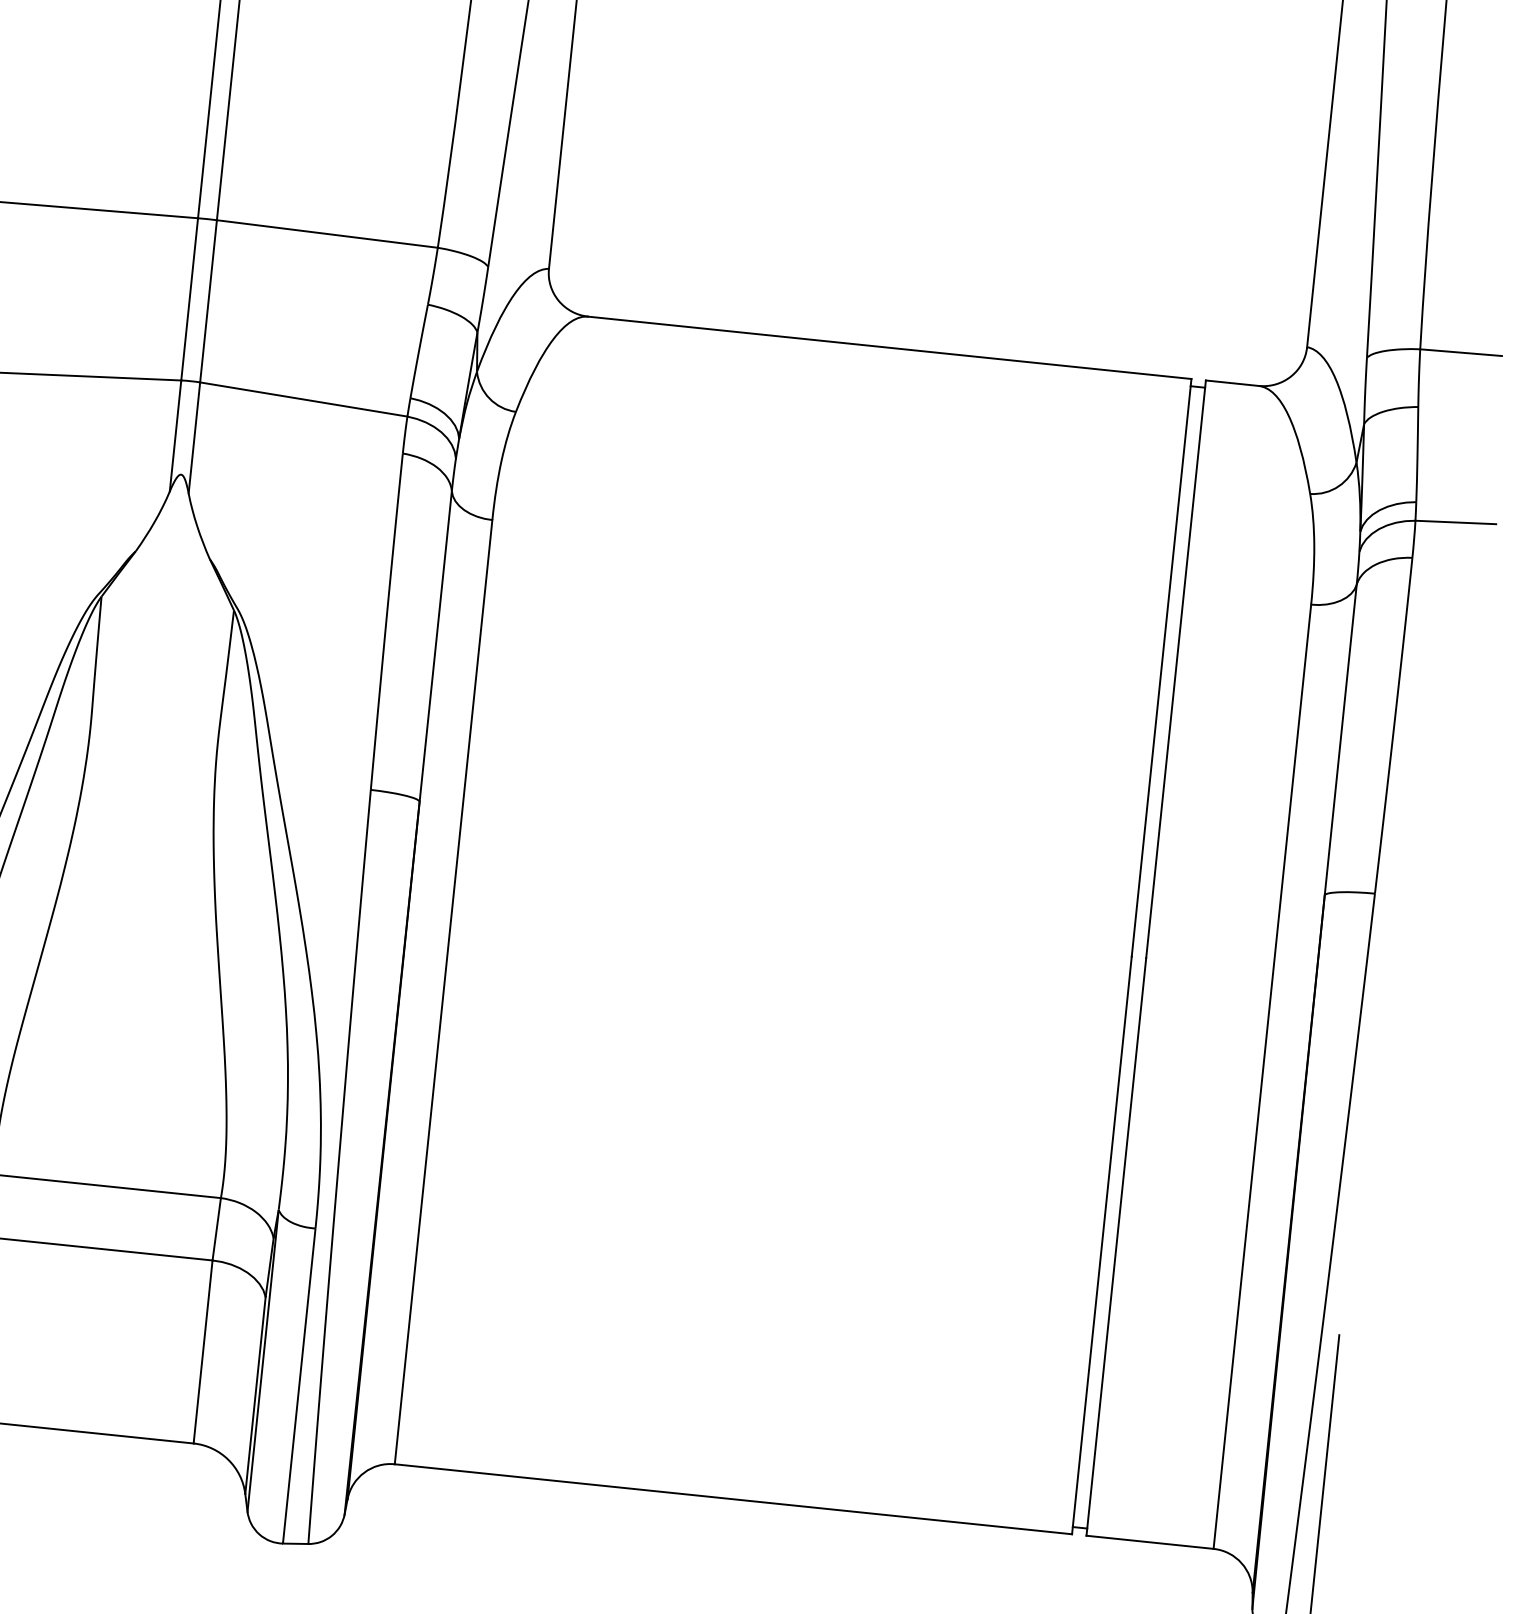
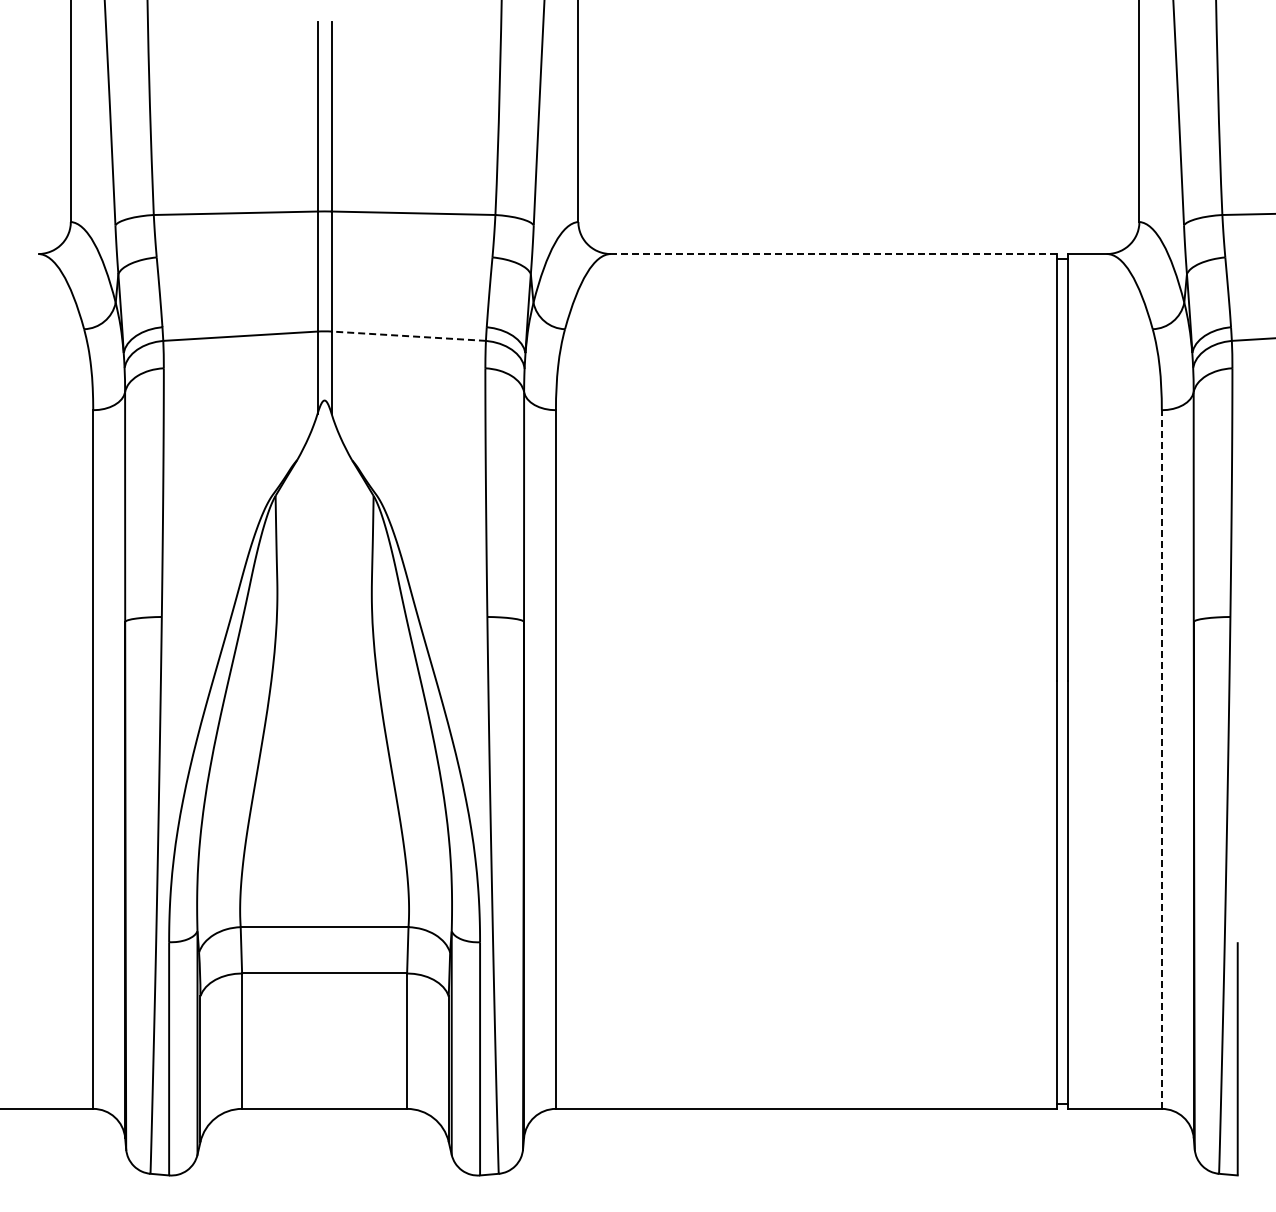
line: (889, 348) -> (833, 254), solid -> dashed
line: (303, 399) -> (408, 336), solid -> dashed
line: (1261, 1076) -> (1161, 759), solid -> dashed

